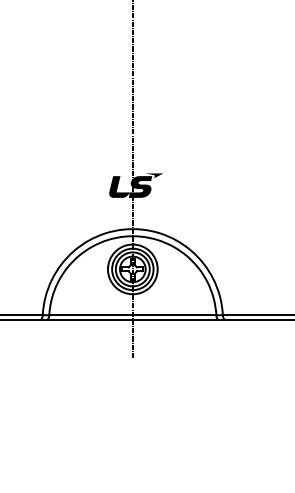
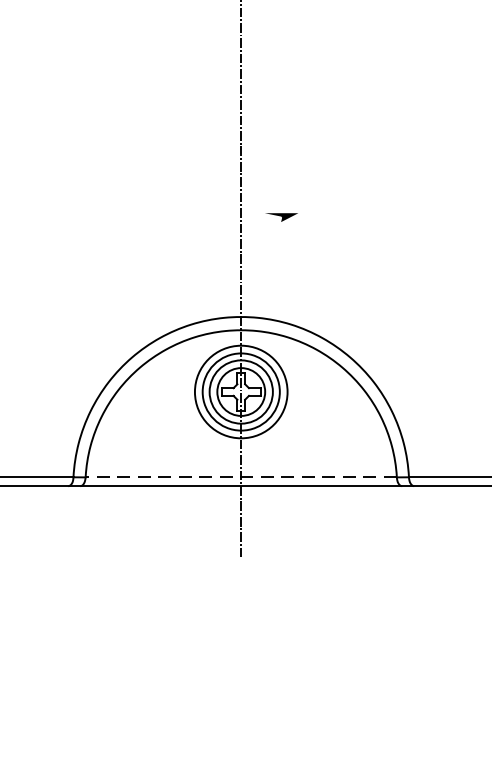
fill: (130, 186) -> (236, 237), removed
line: (132, 314) -> (240, 476), solid -> dashed

